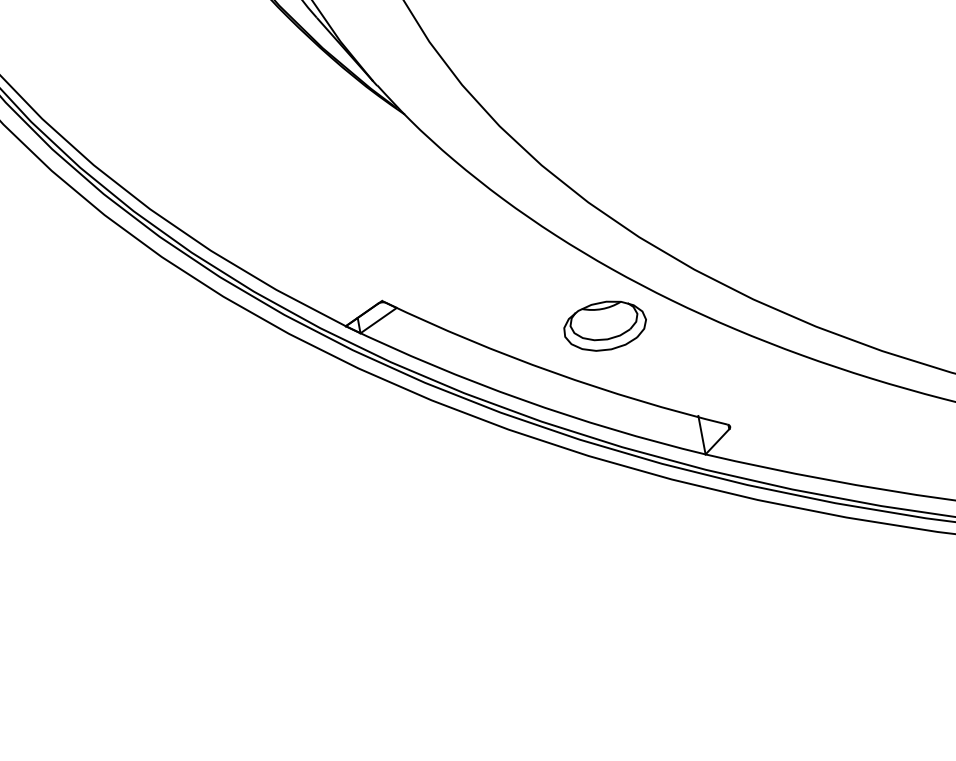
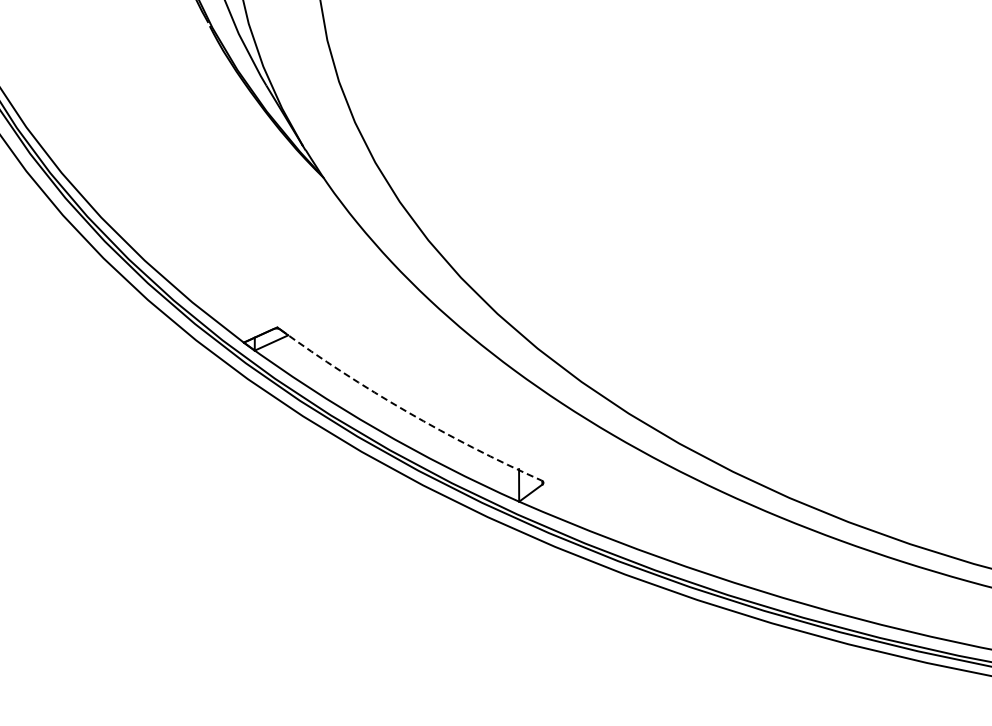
part: (605, 326) -> (456, 381), removed
arc: (554, 372) -> (407, 411), solid -> dashed

